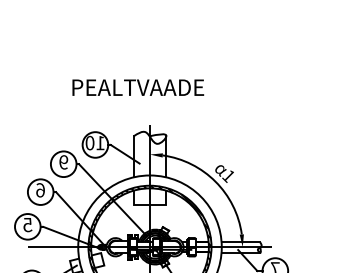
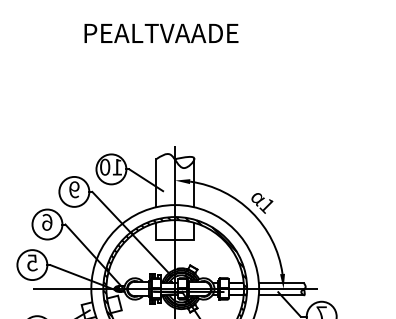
text: (138, 87) -> (161, 33), moved

